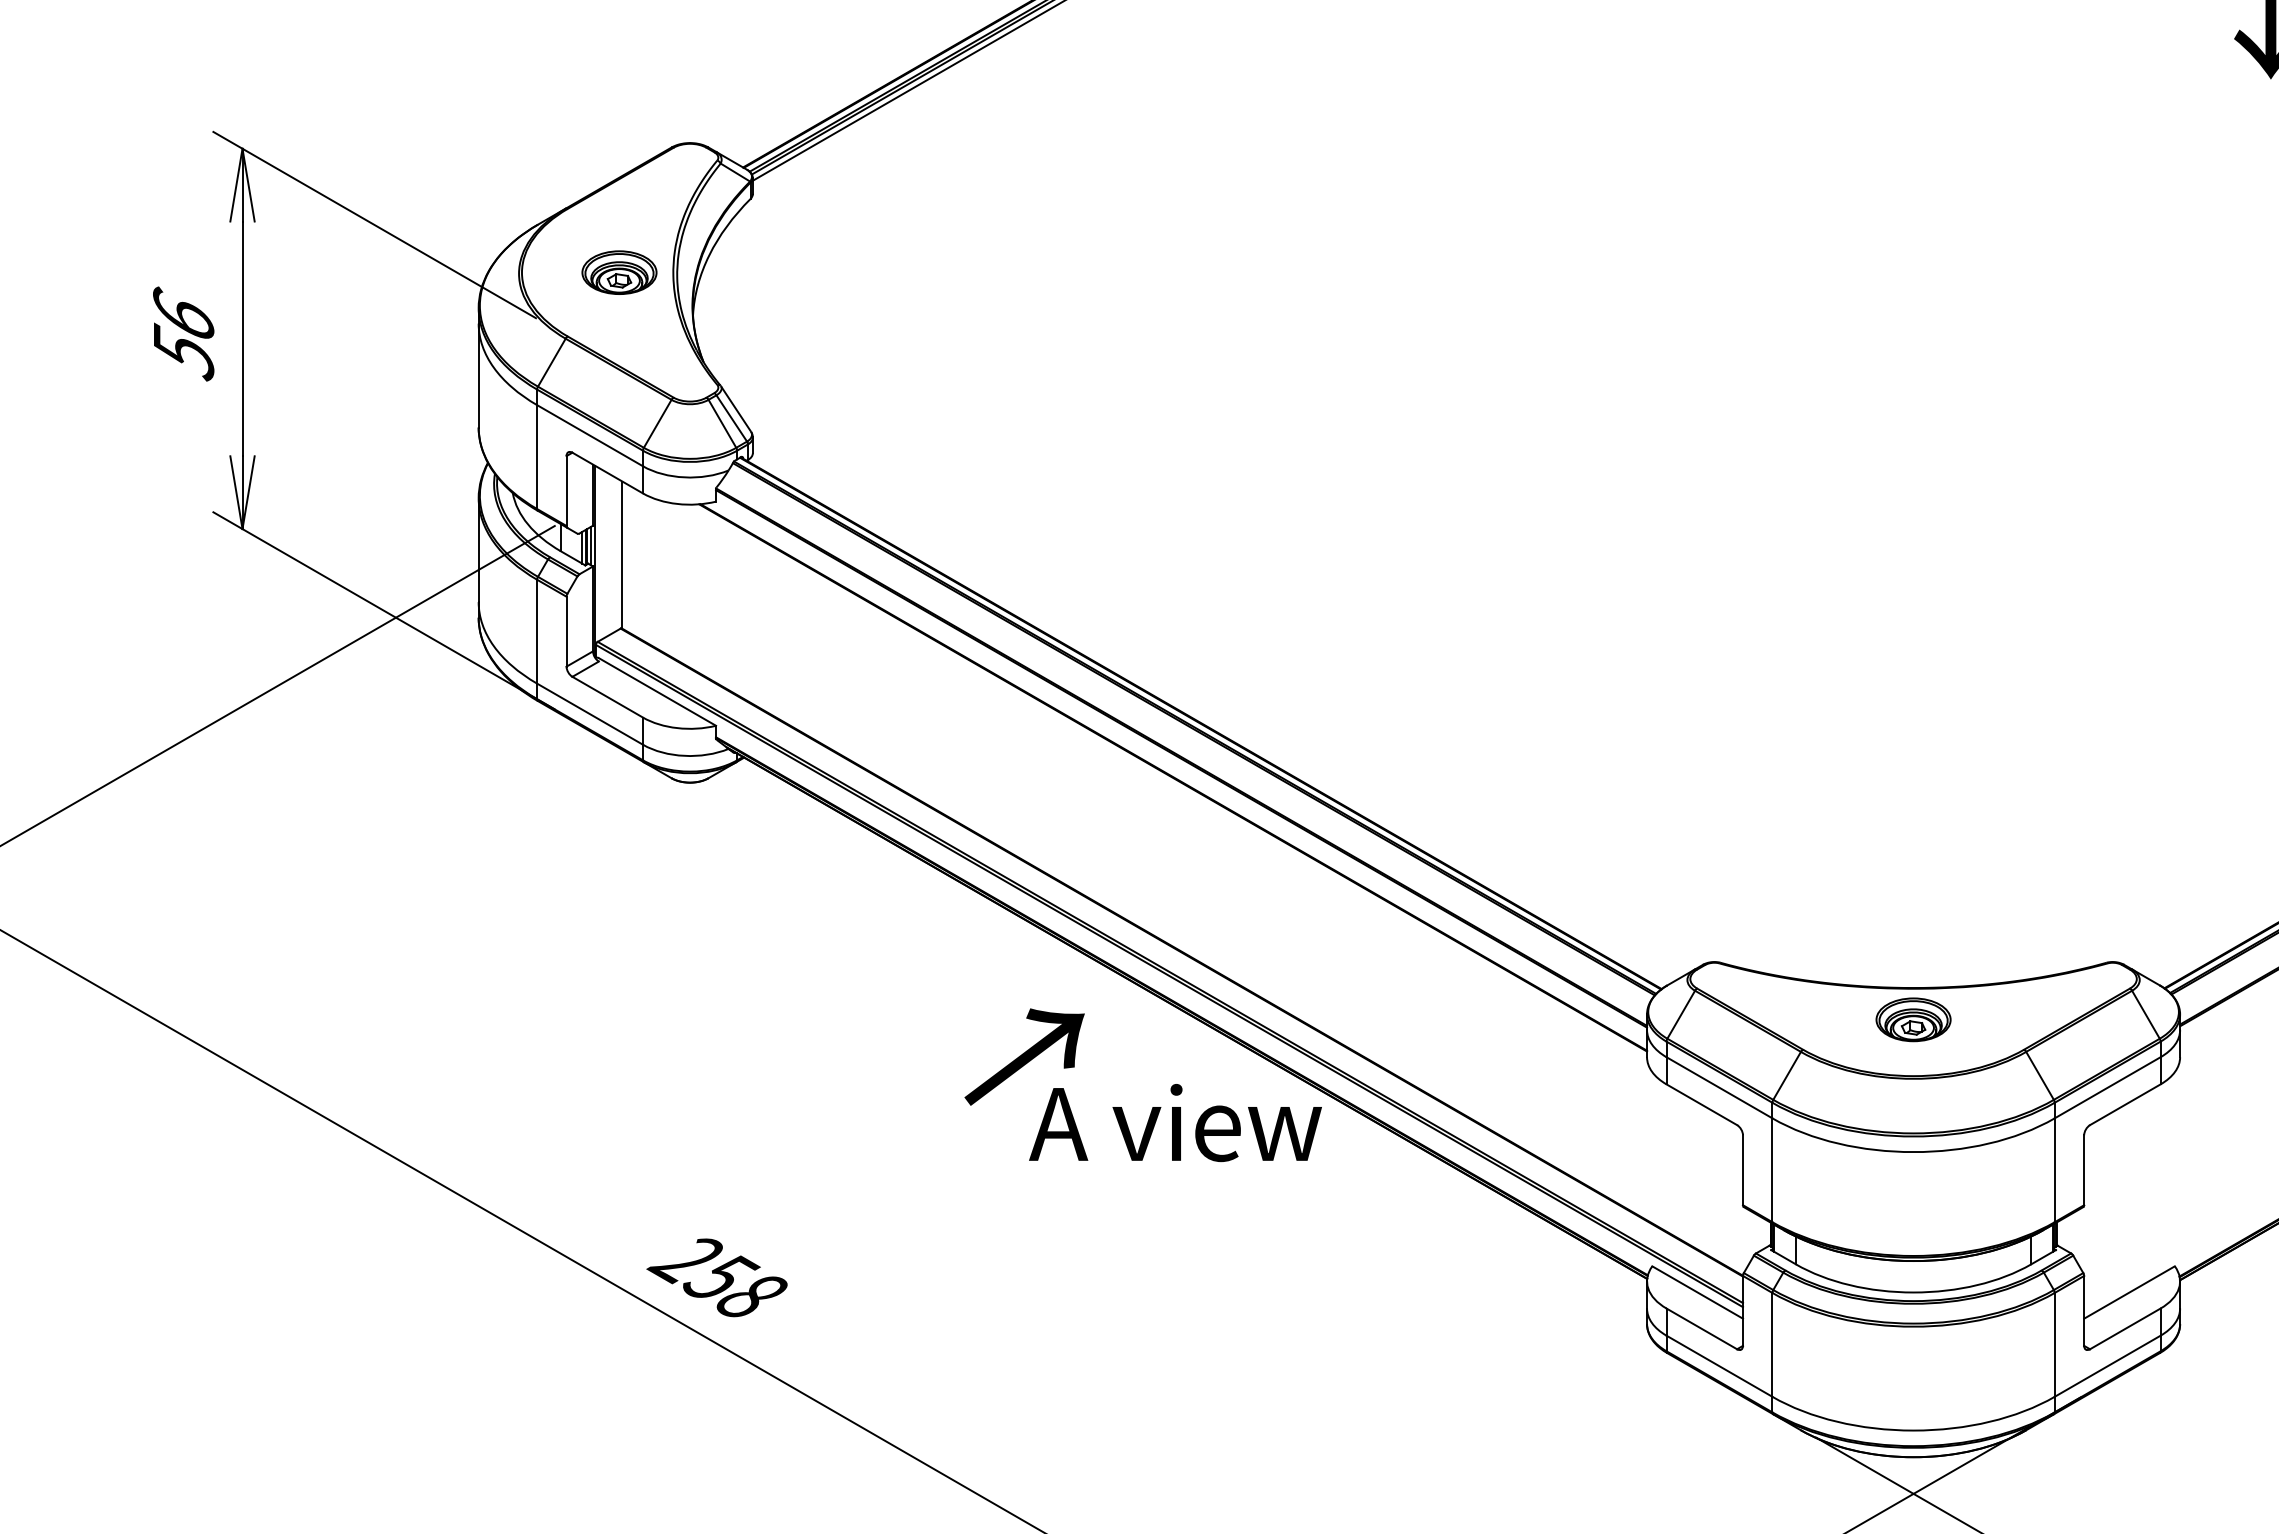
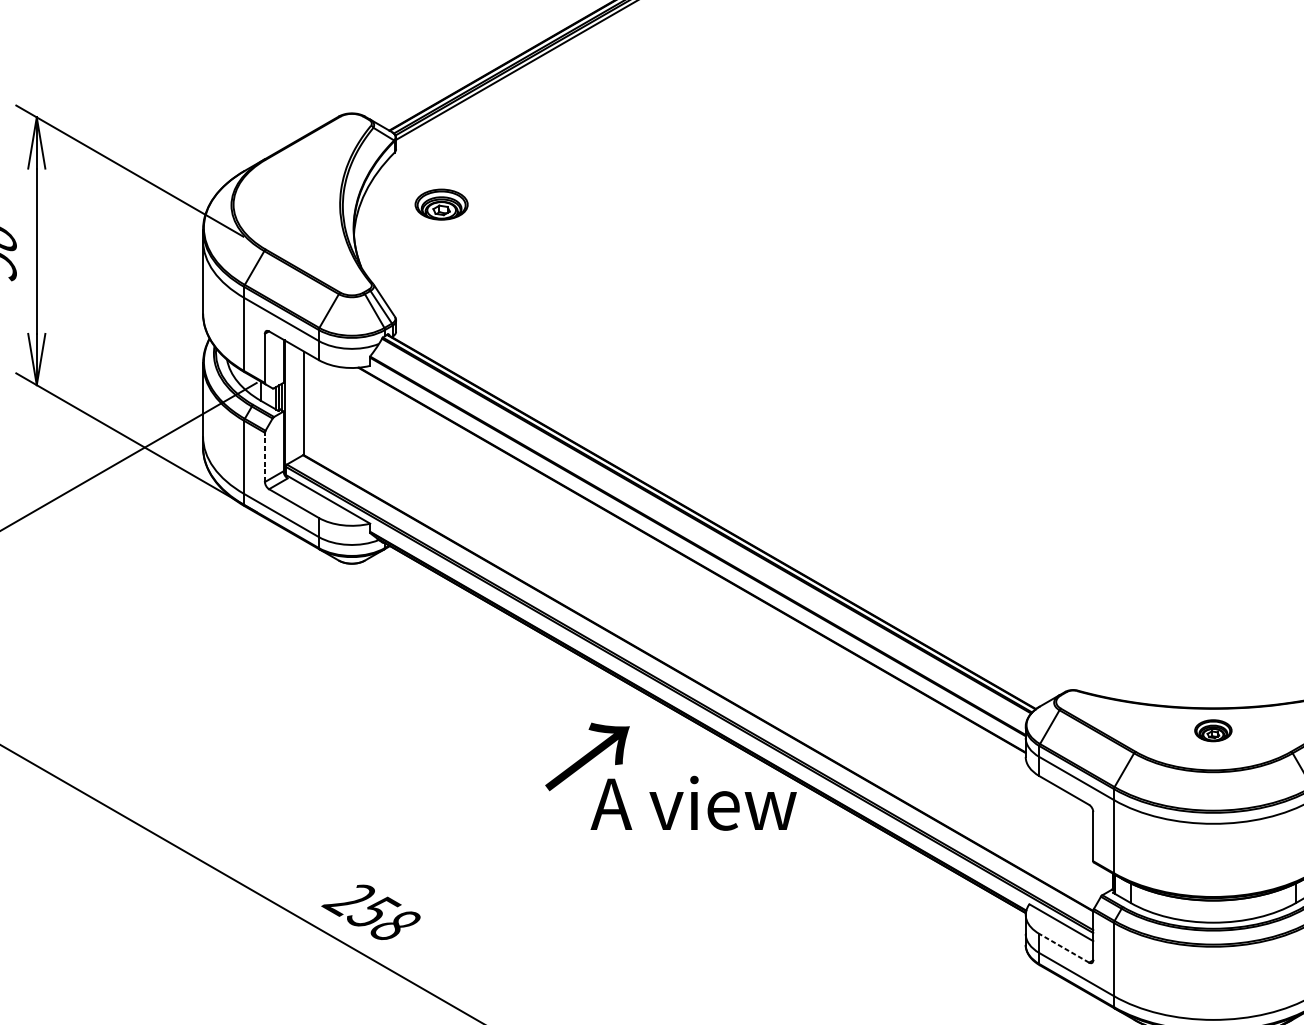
part: (619, 272) -> (441, 204), moved
line: (566, 631) -> (264, 457), solid -> dashed
part: (1913, 1019) -> (1213, 730), size x0.7
line: (1701, 1328) -> (1064, 948), solid -> dashed

